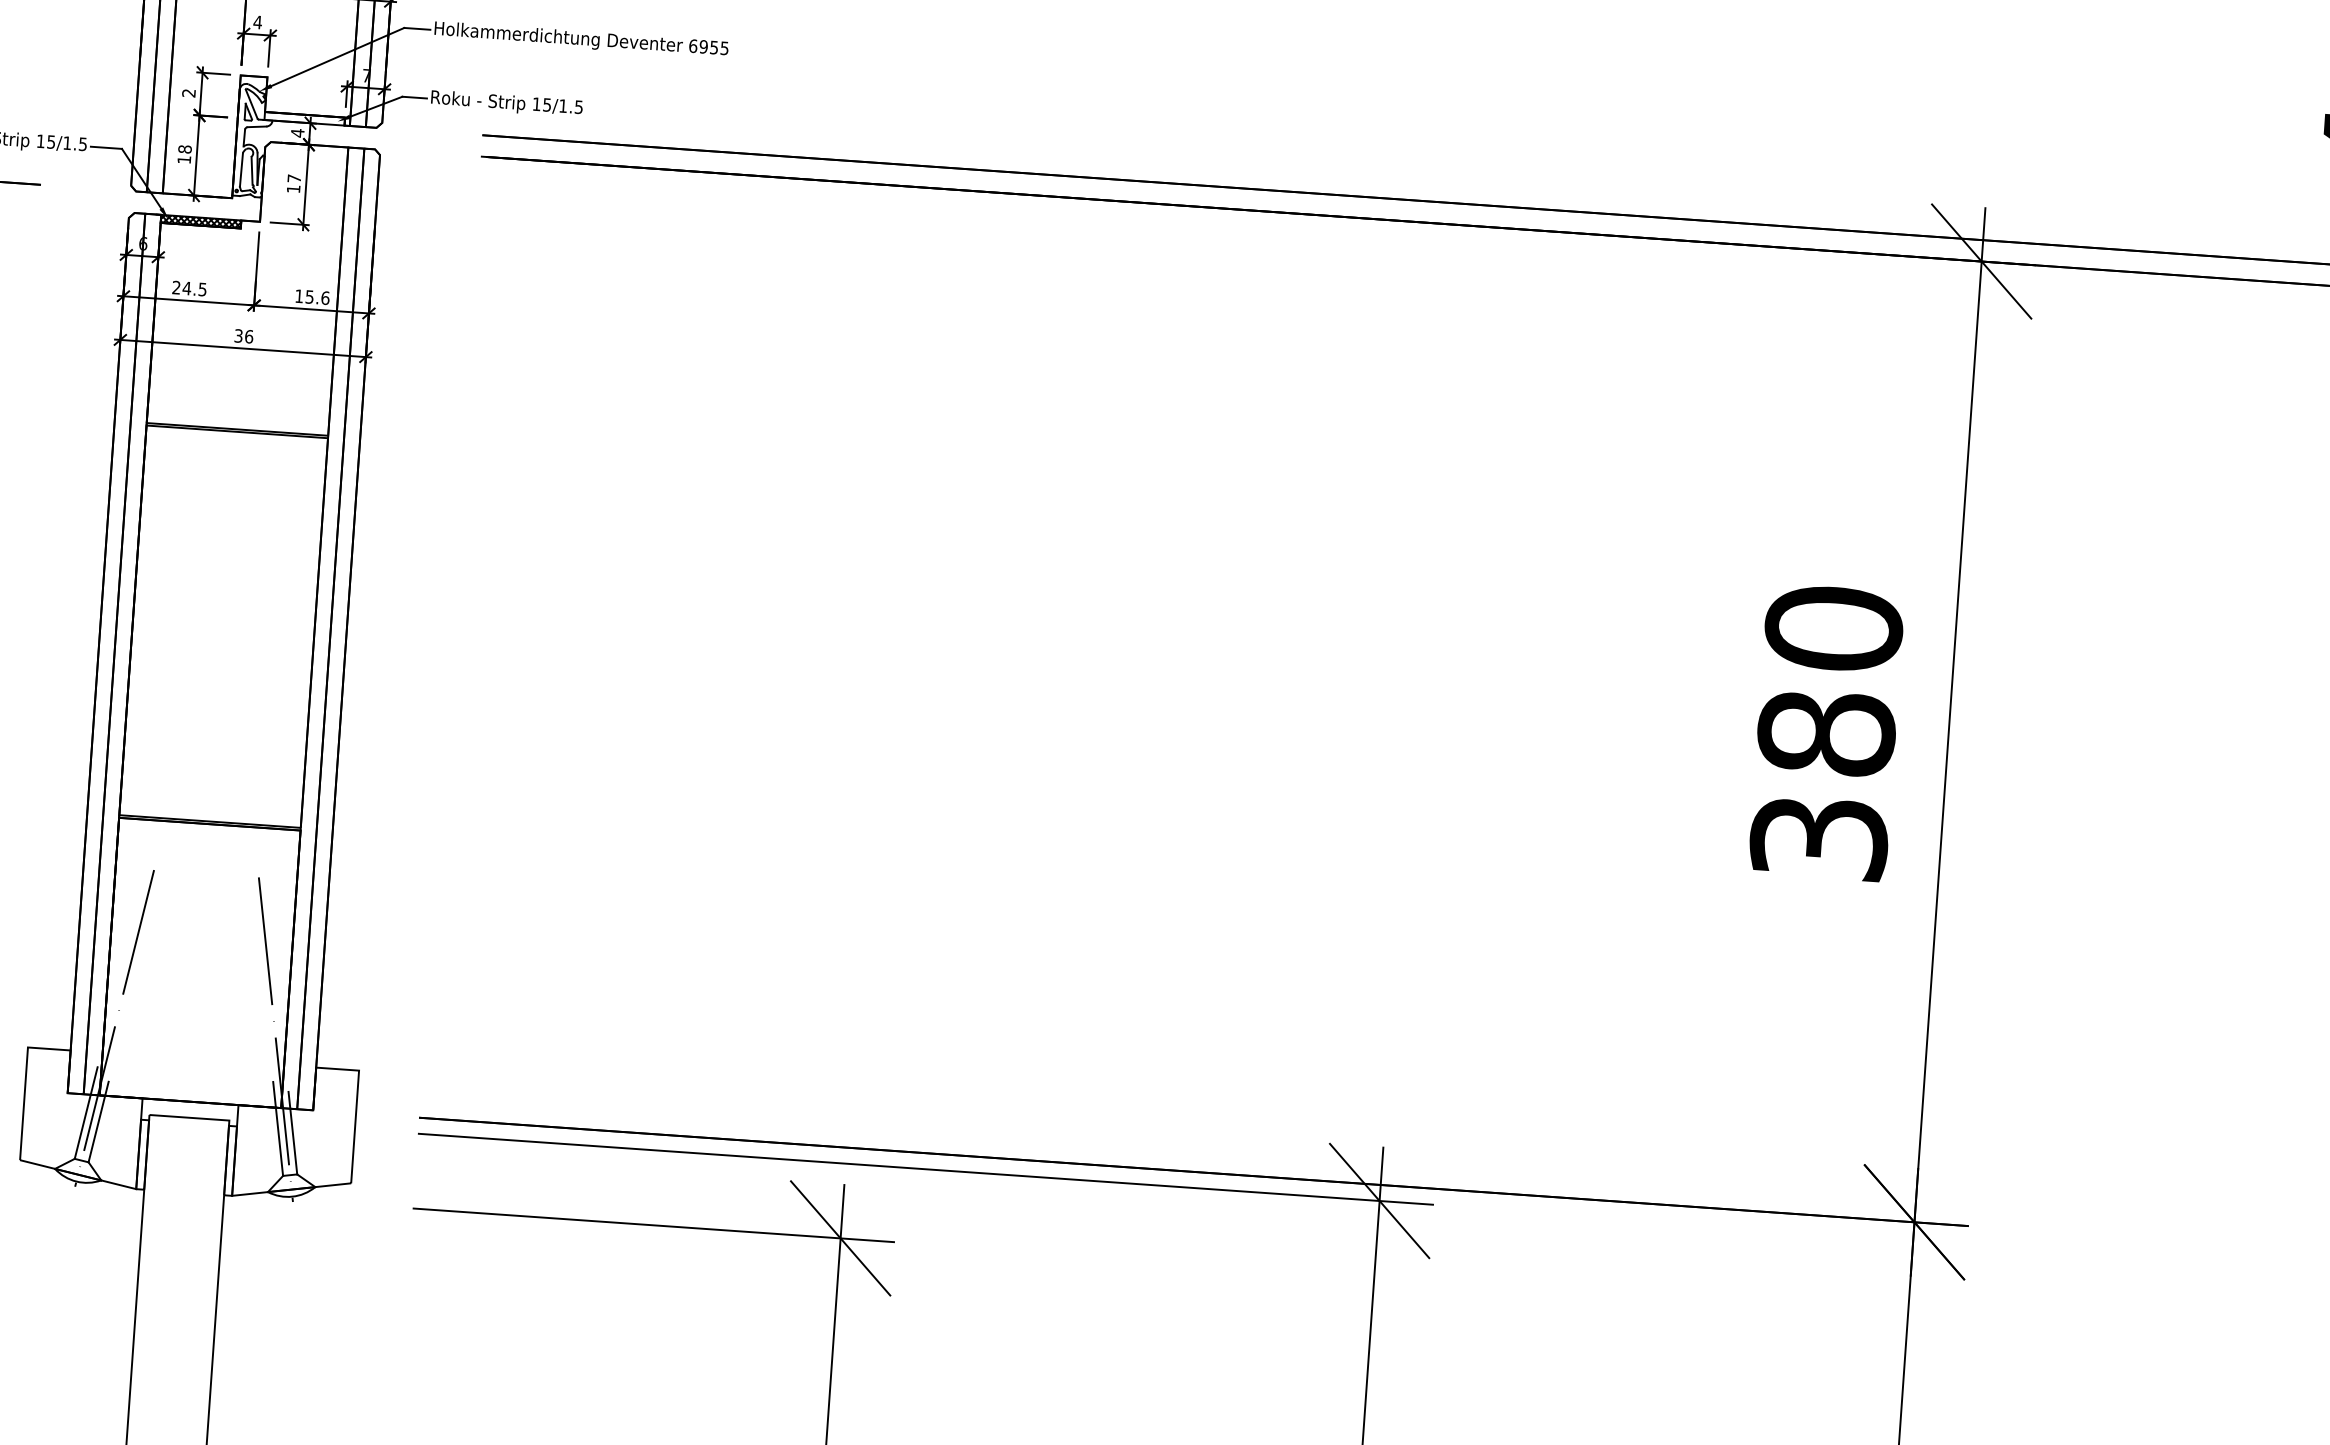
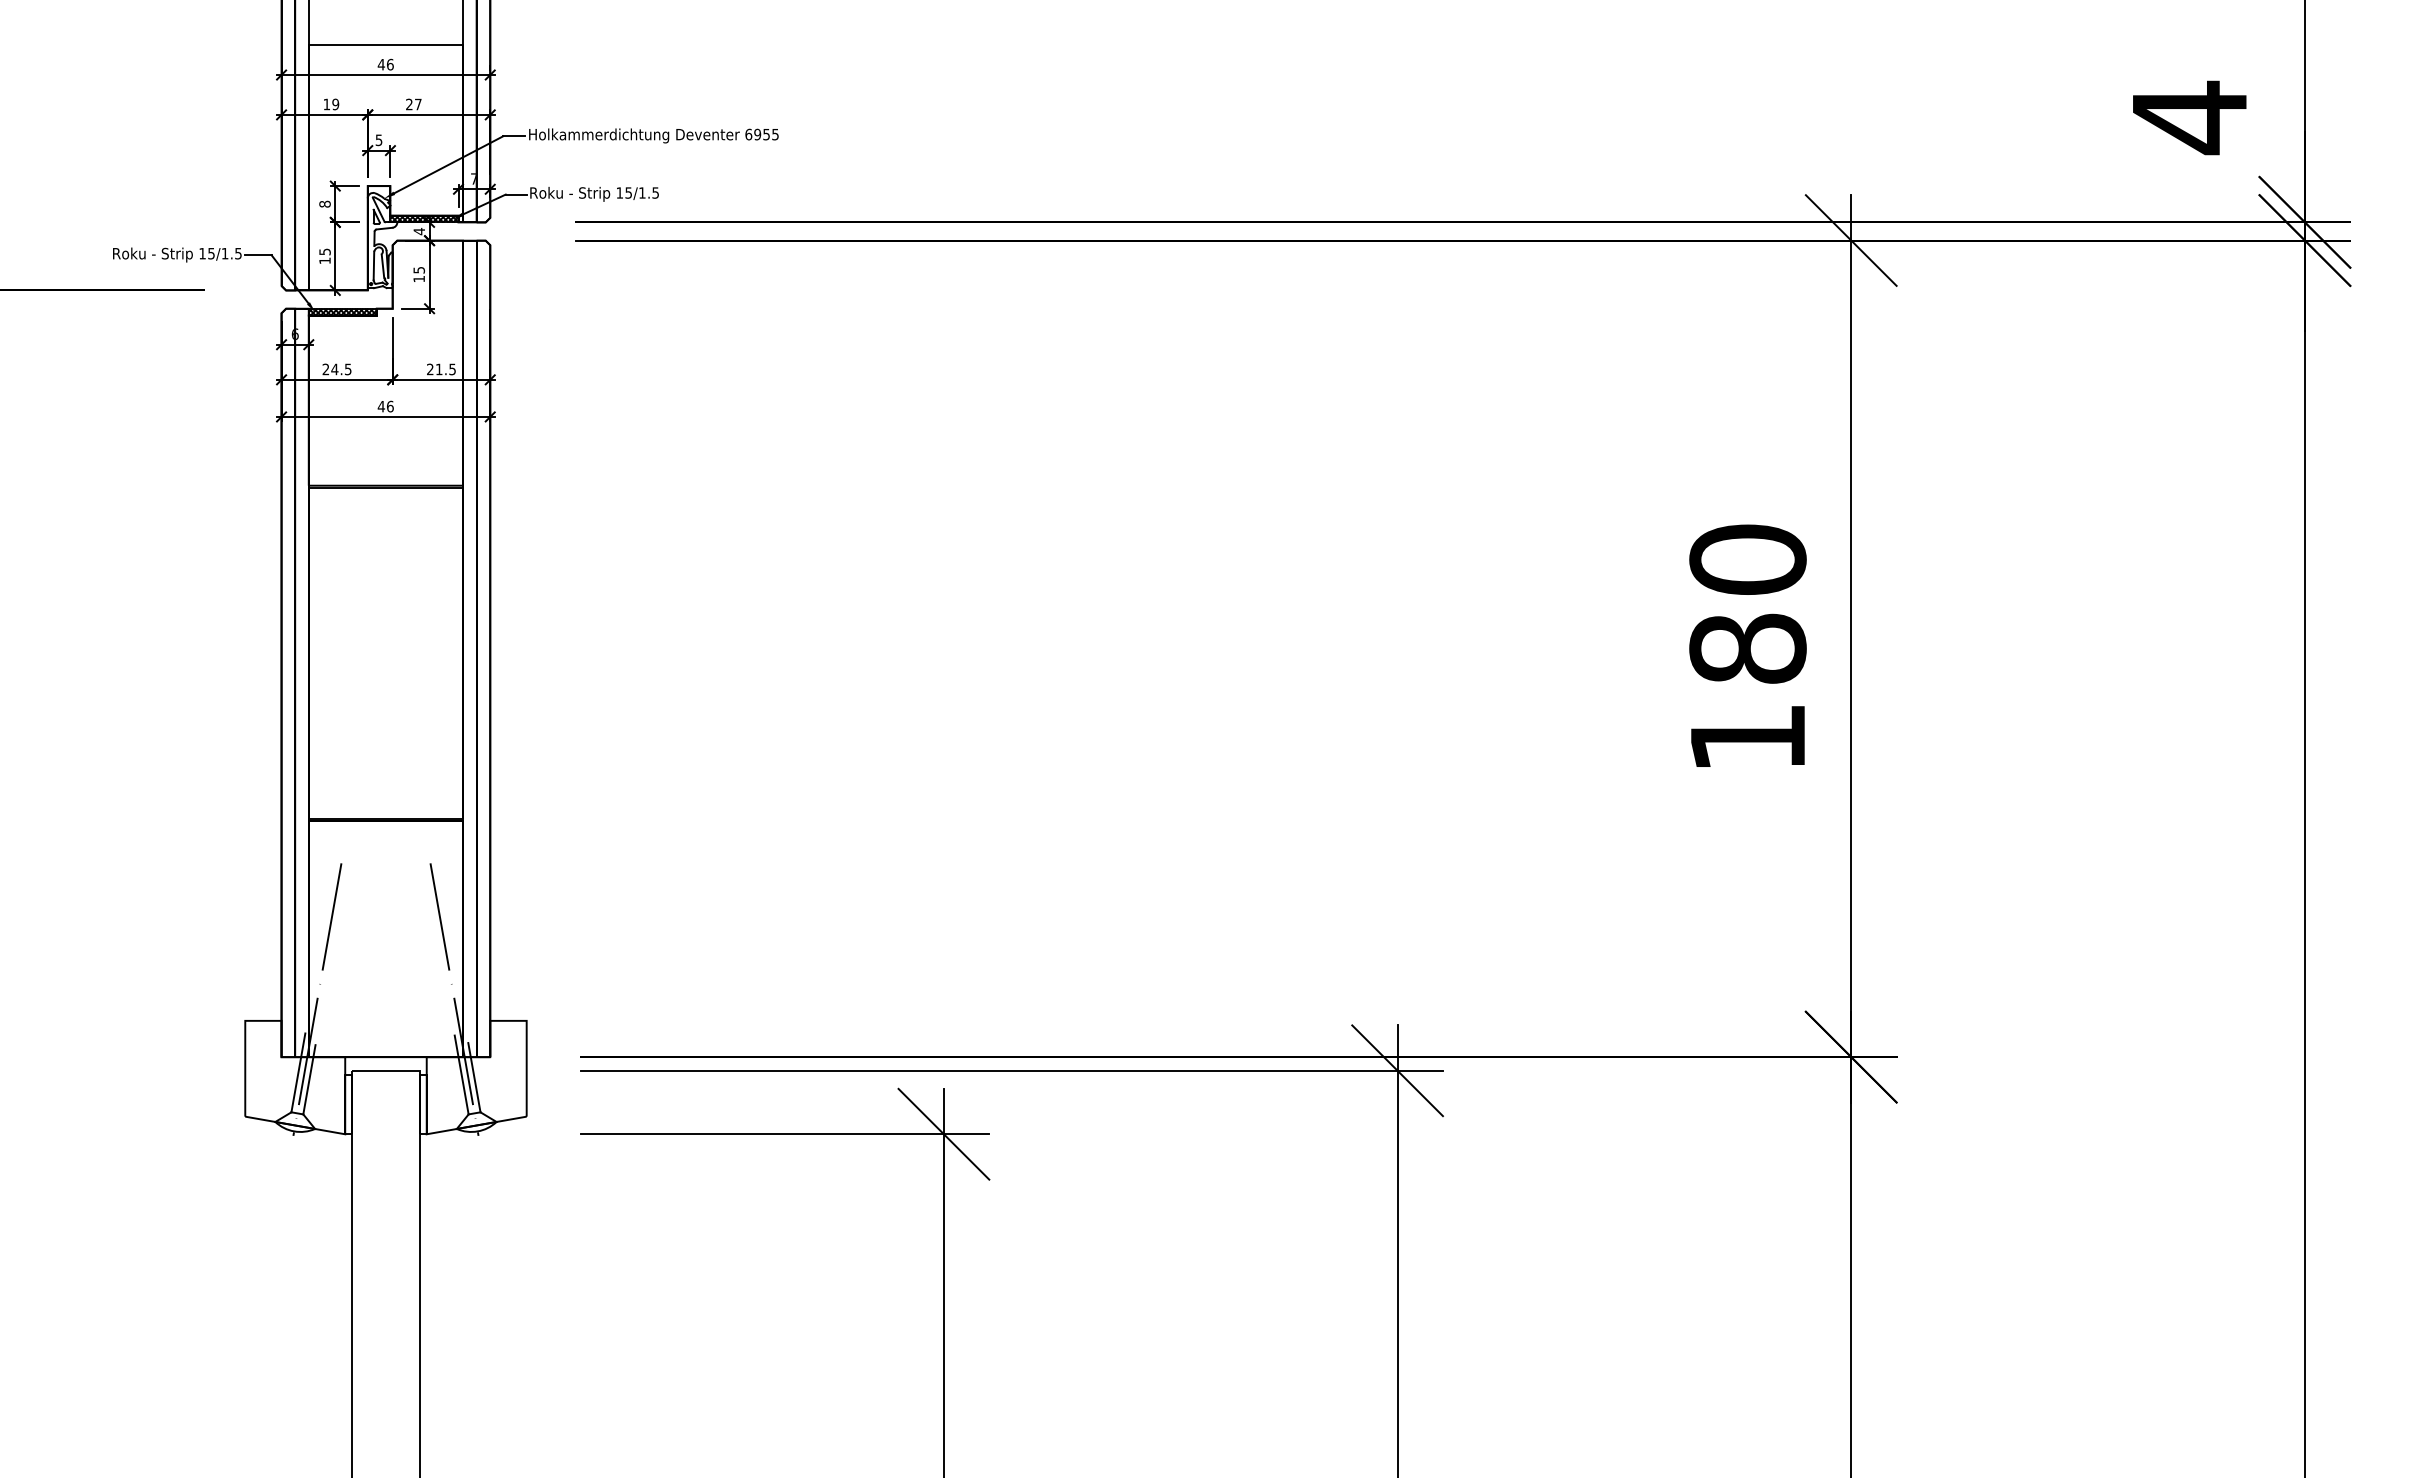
text: (257, 22) -> (378, 140), 4 -> 5
text: (188, 92) -> (324, 203), 2 -> 8
hatch: (304, 118) -> (424, 218), added
text: (184, 148) -> (324, 251), 18 -> 15
text: (293, 178) -> (418, 270), 17 -> 15
text: (312, 297) -> (441, 369), 15.6 -> 21.5
text: (237, 335) -> (380, 406), 36 -> 46
text: (1818, 837) -> (1747, 737), 380 -> 180

